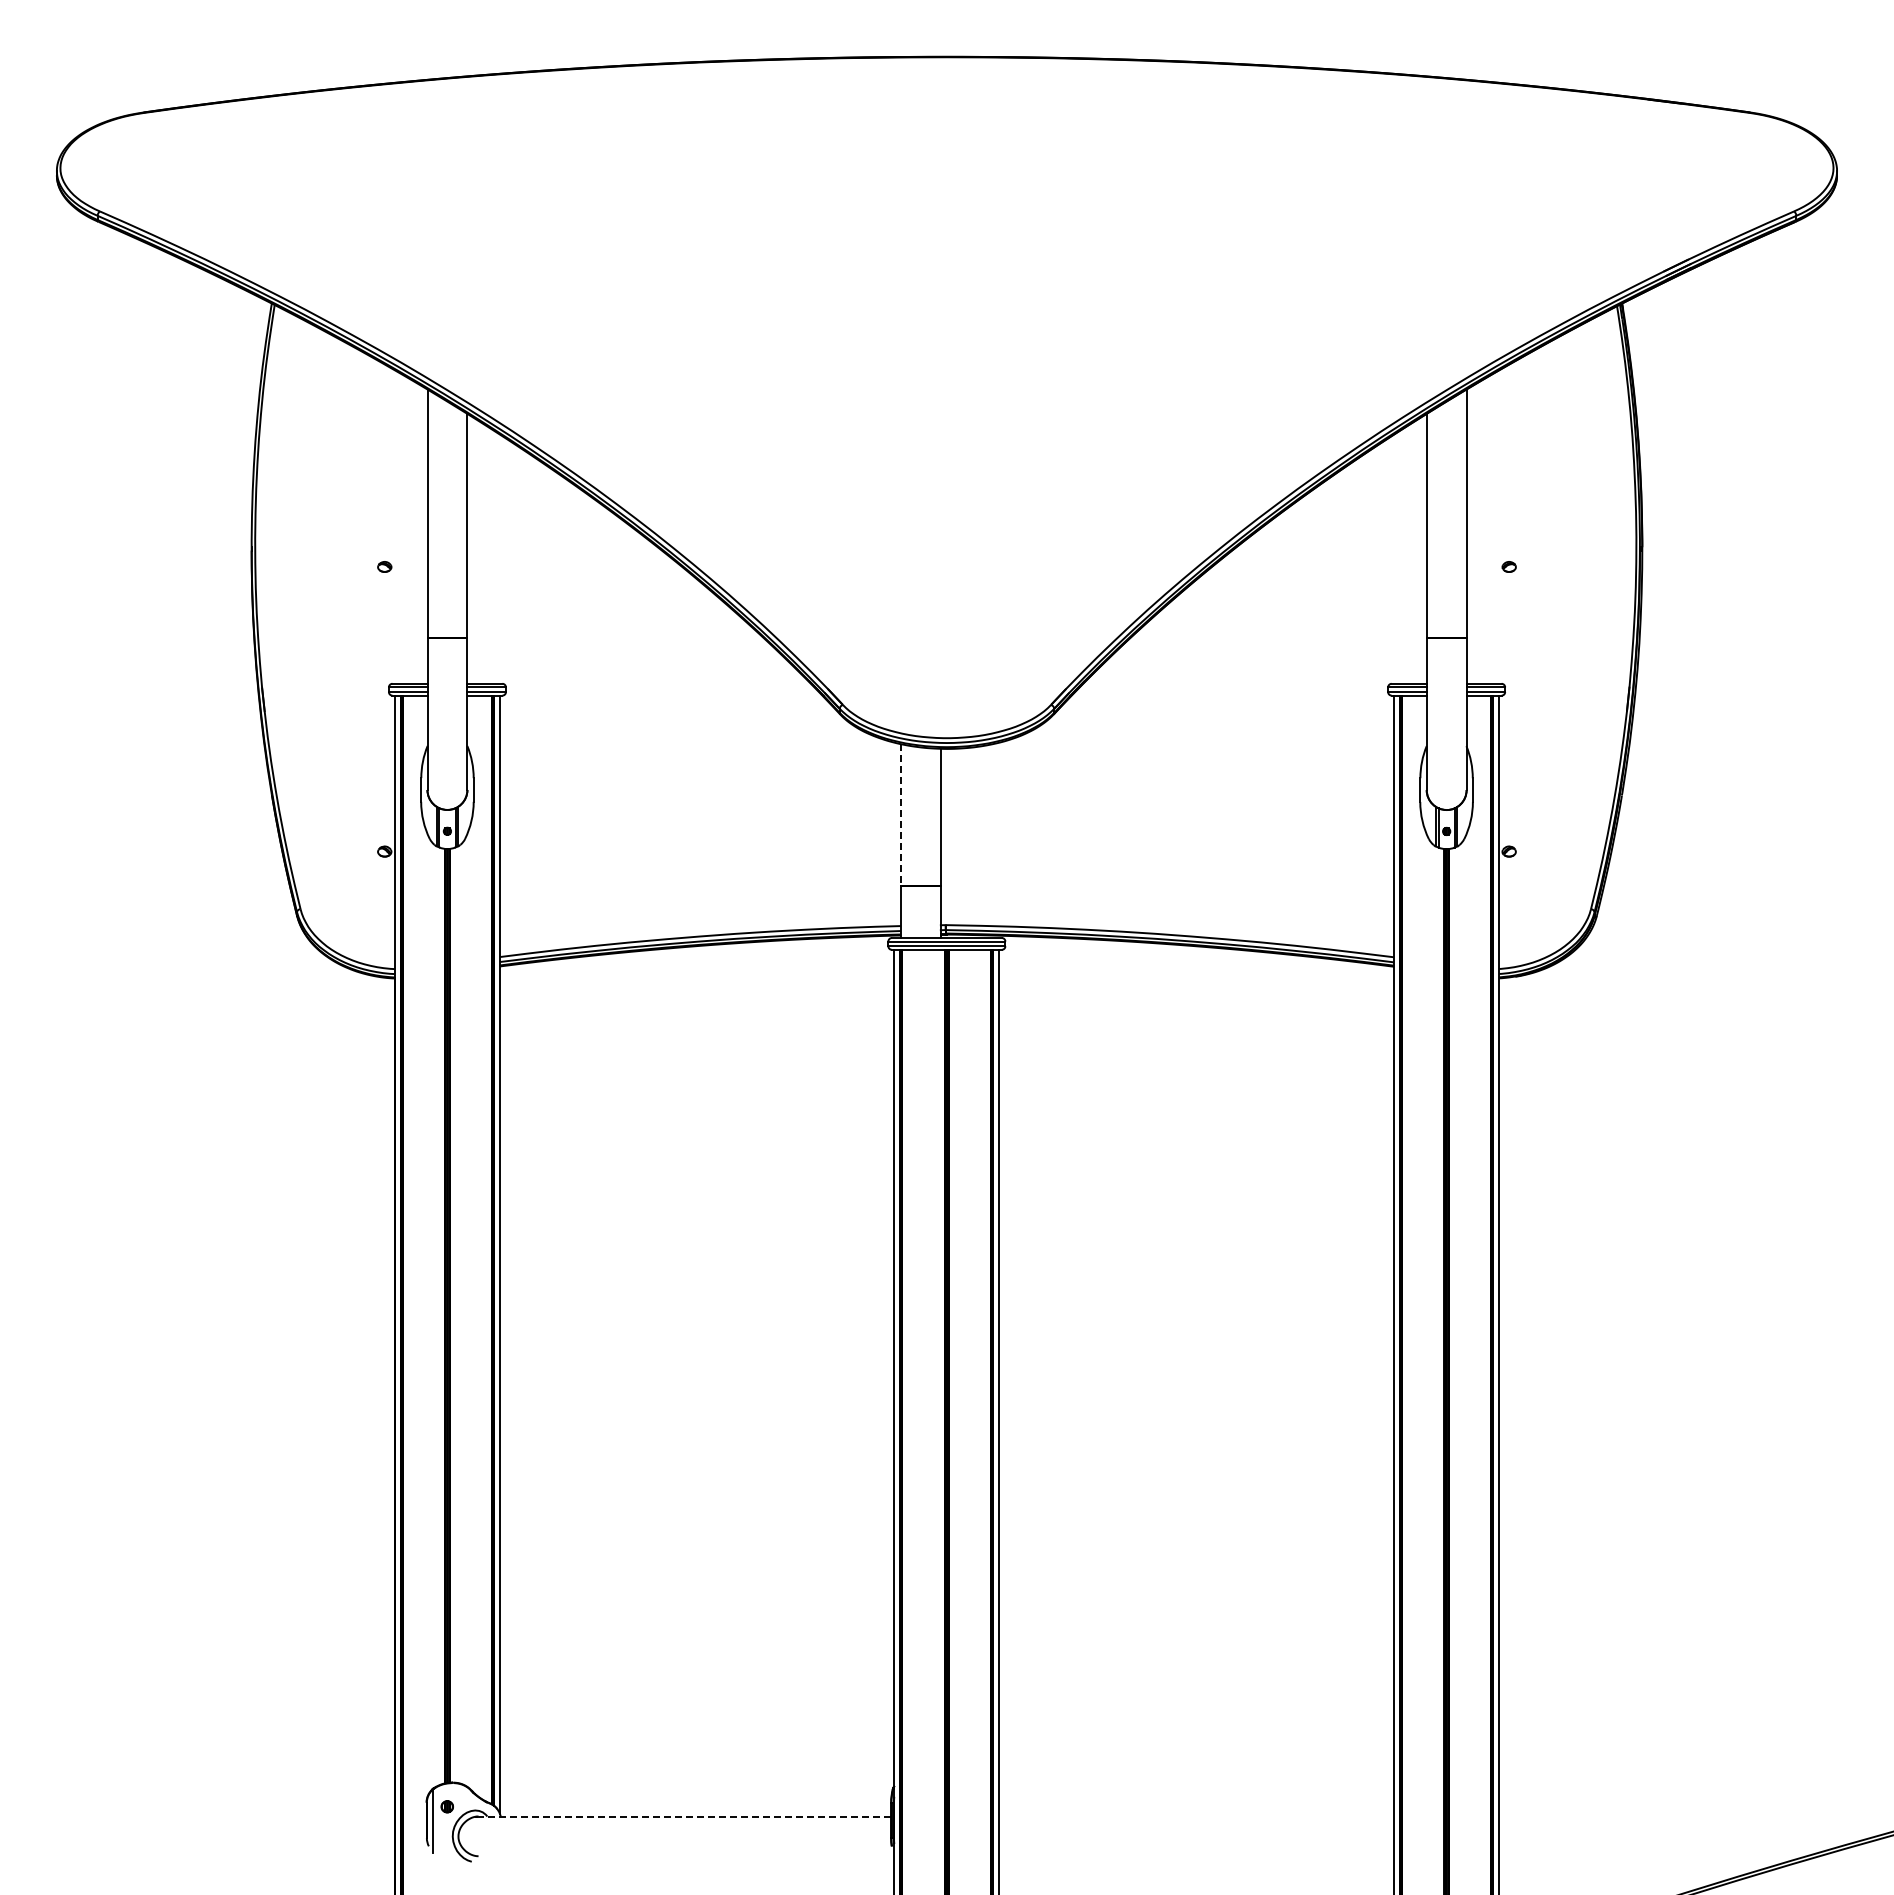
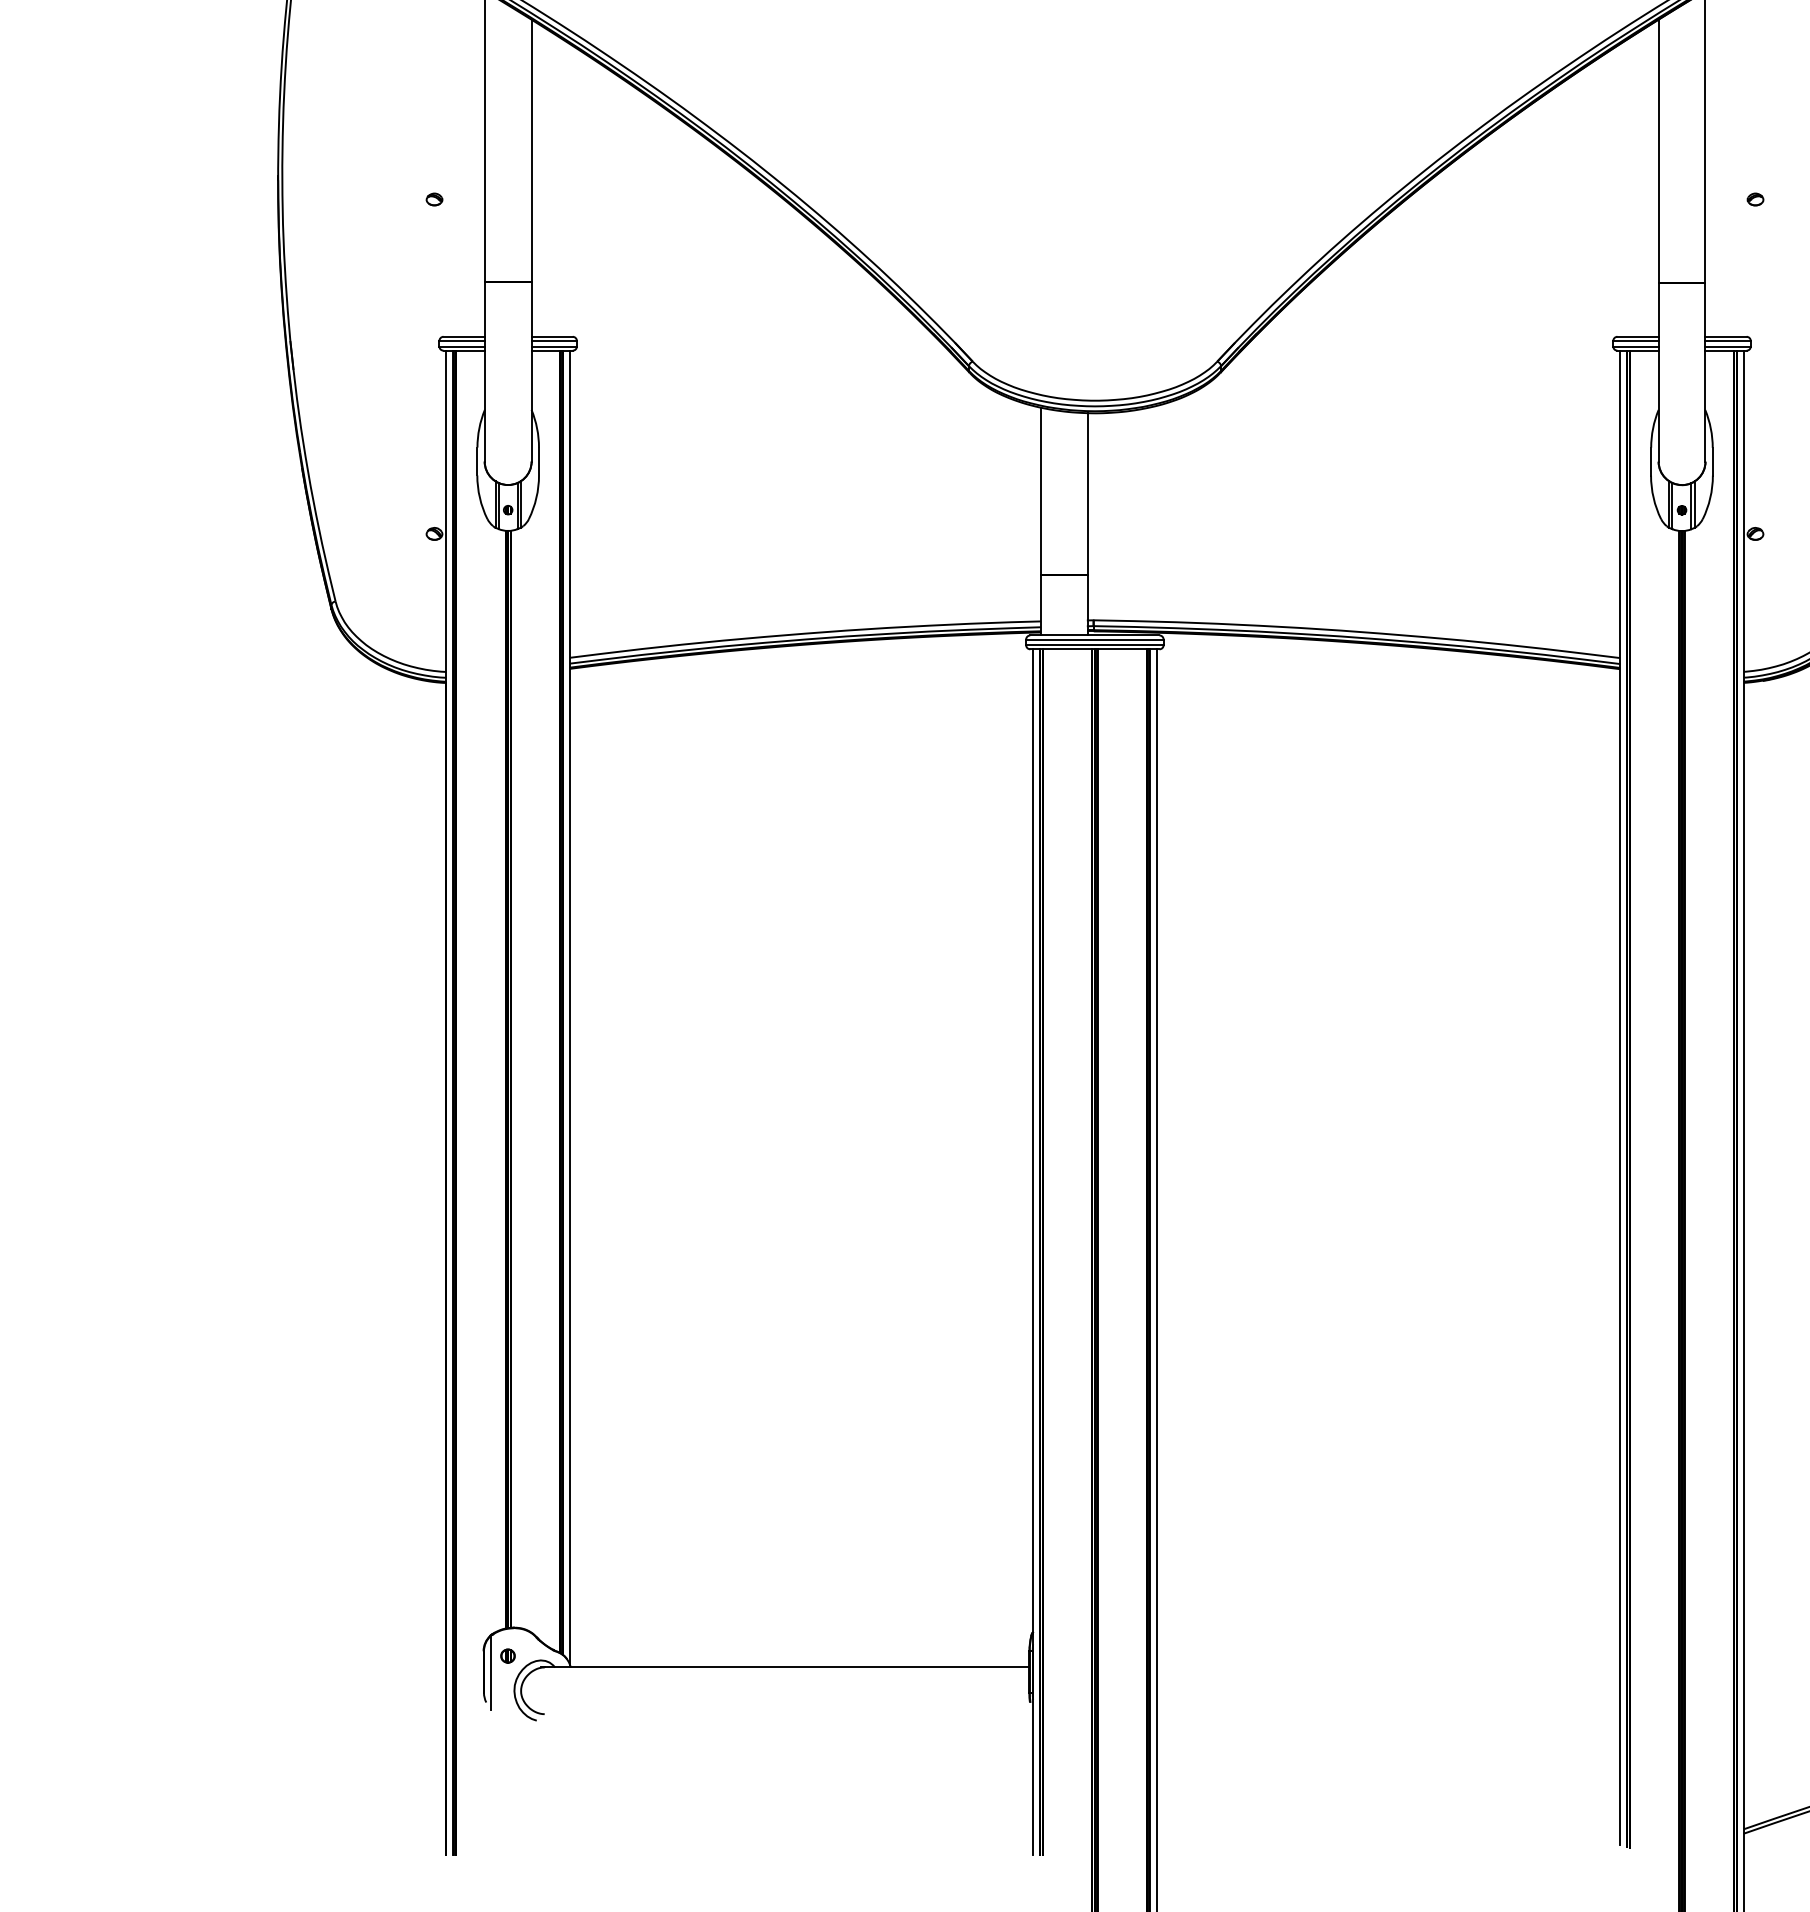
line: (900, 815) -> (1040, 491), dashed -> solid
line: (684, 1816) -> (786, 1667), dashed -> solid

